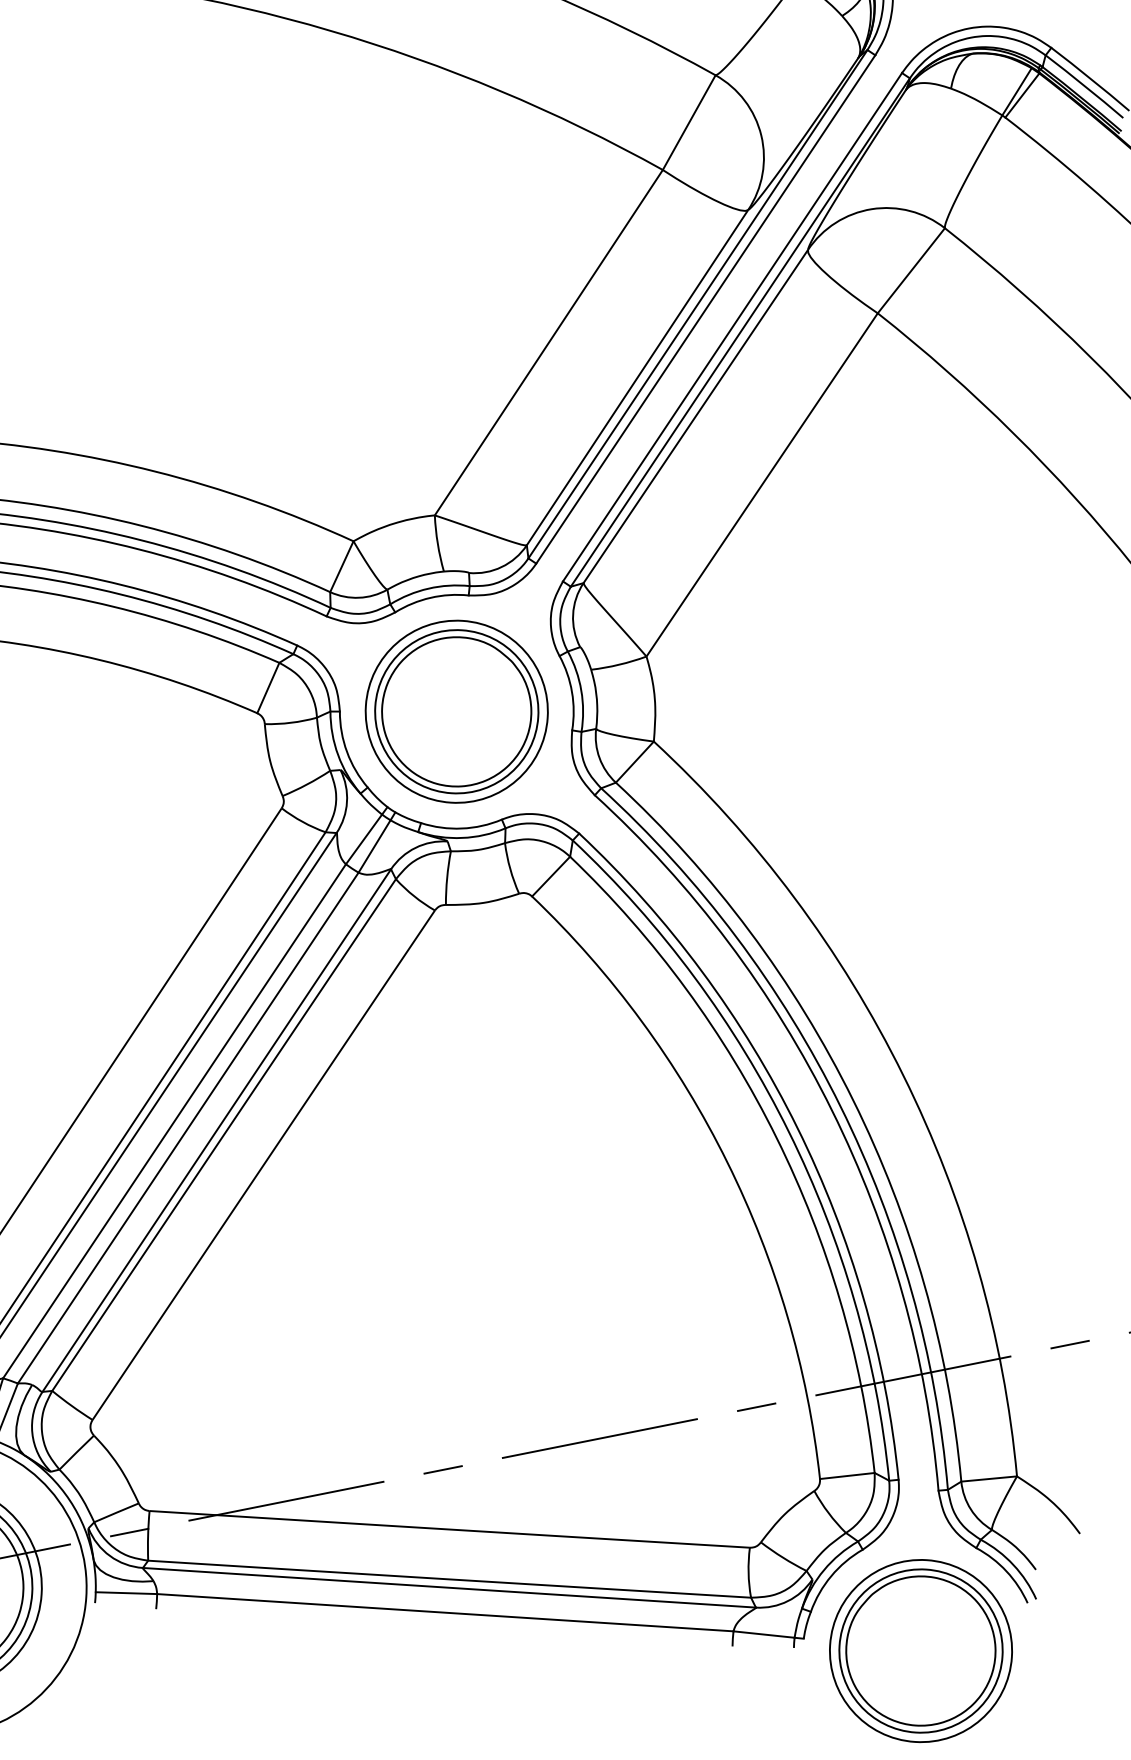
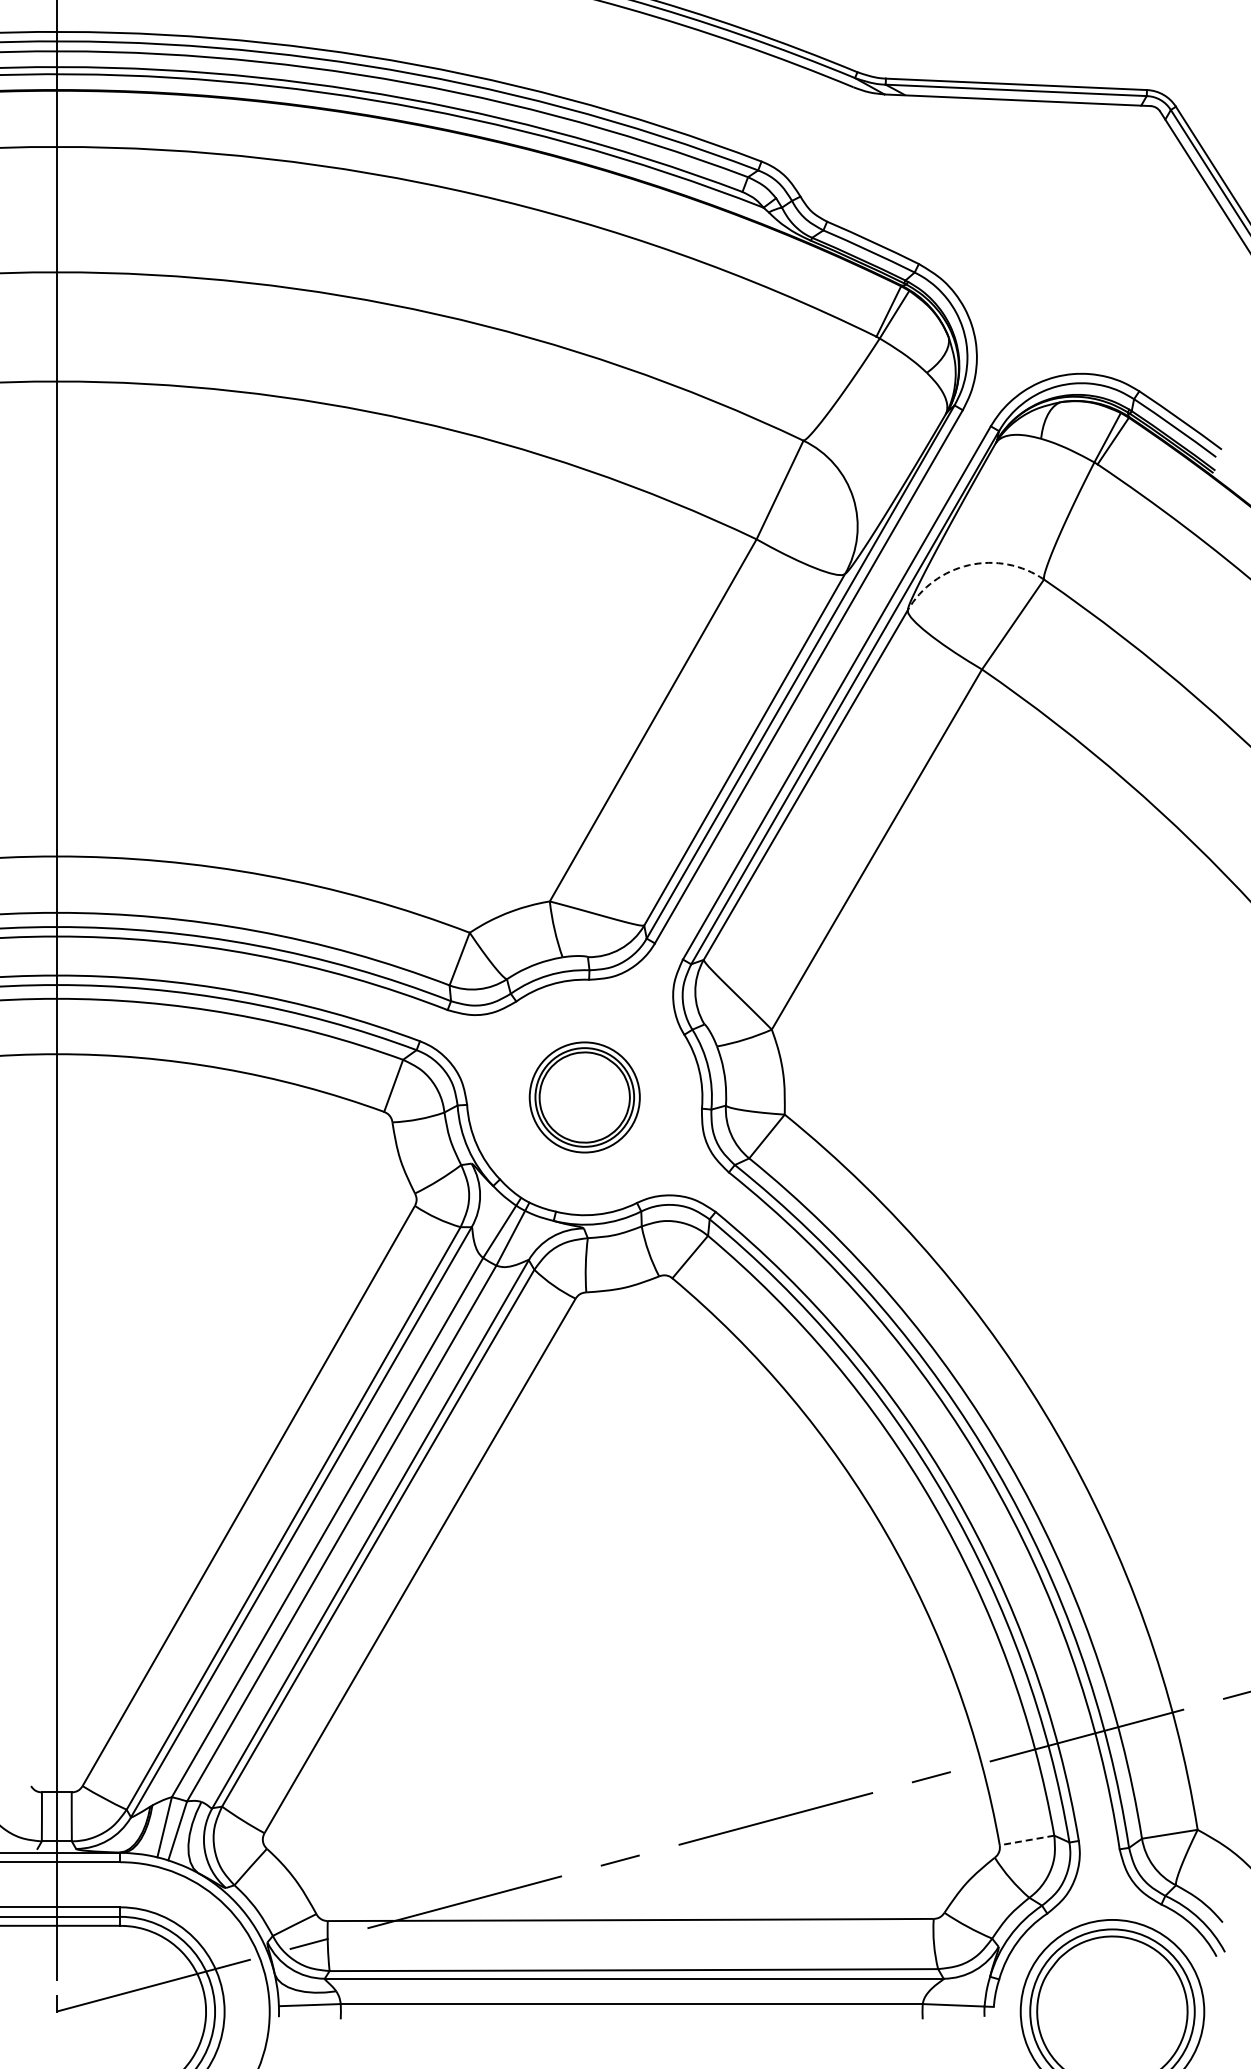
arc: (872, 209) -> (969, 565), solid -> dashed
part: (456, 711) -> (584, 1097), size x0.6
line: (847, 1476) -> (1027, 1840), solid -> dashed

